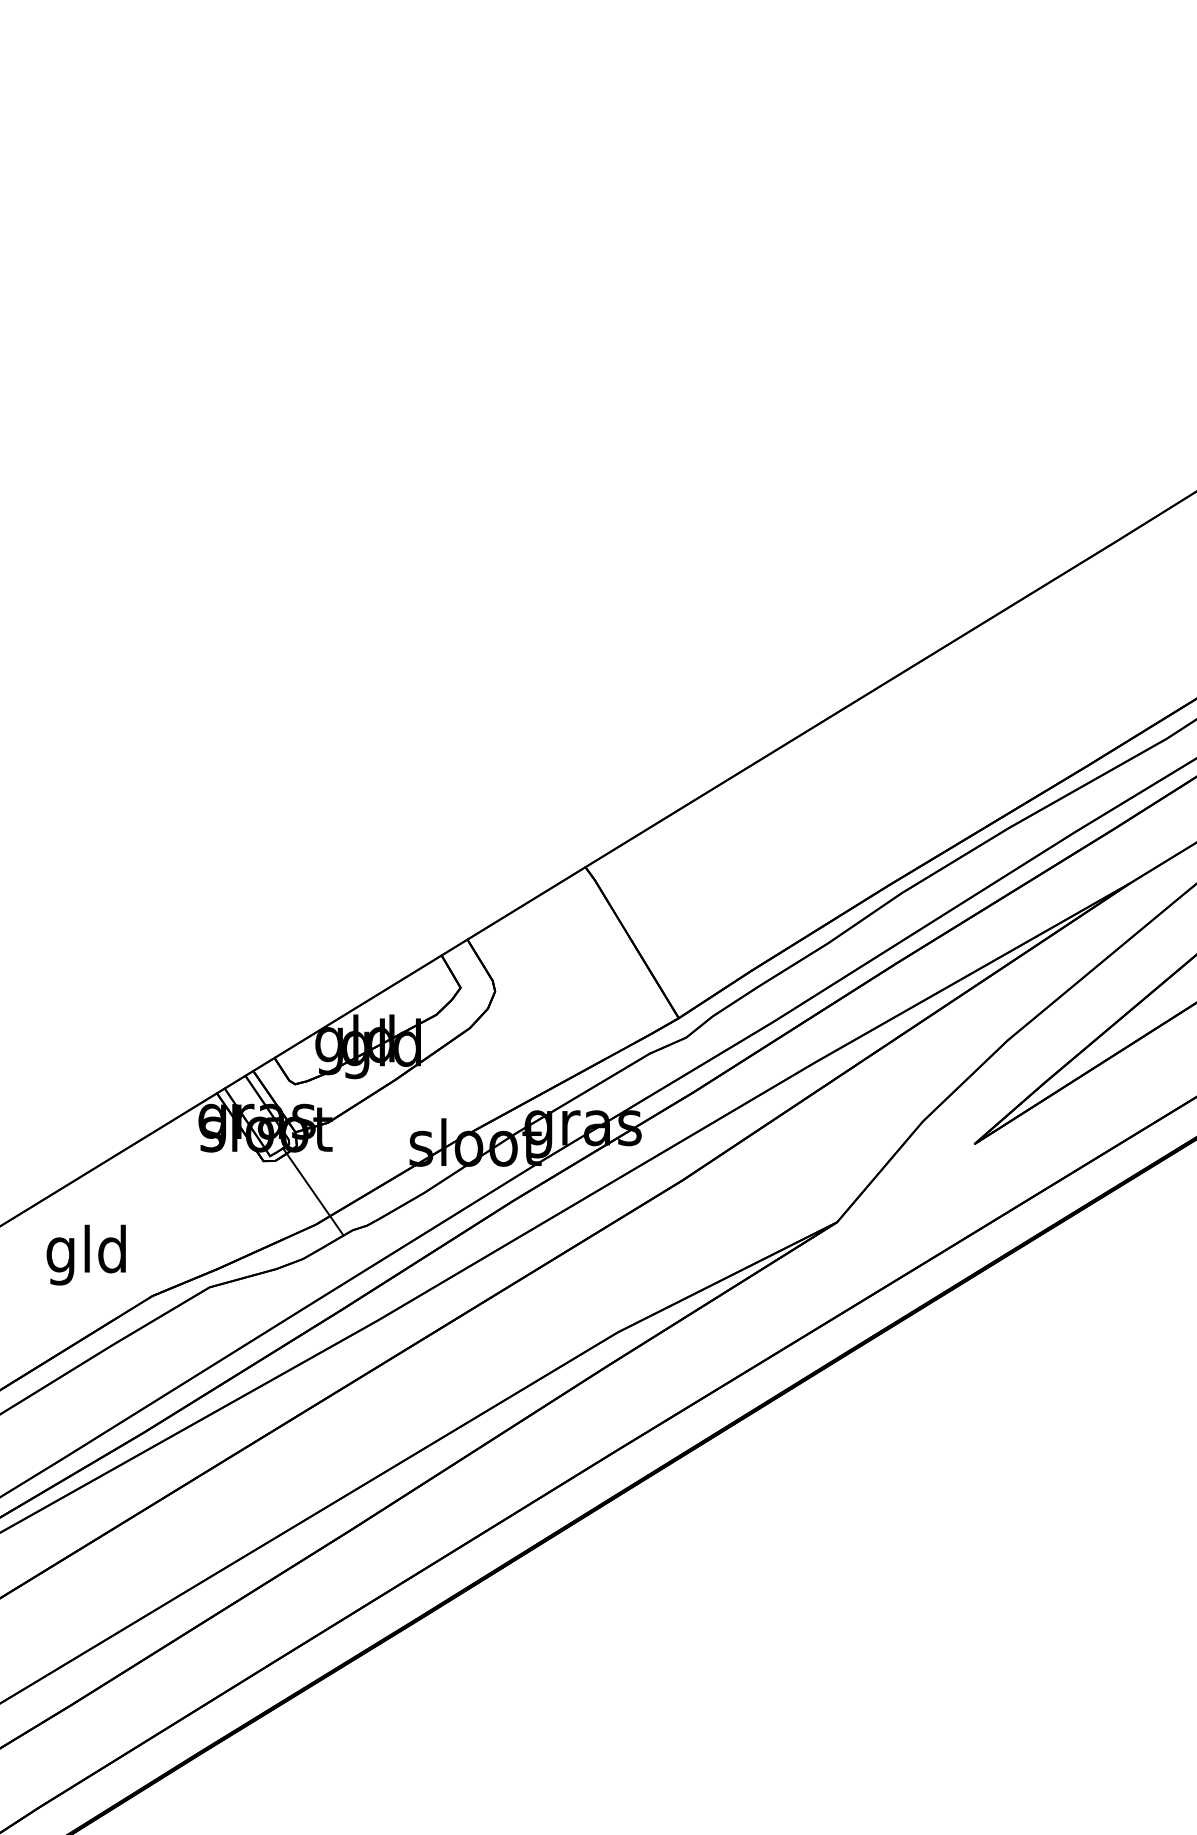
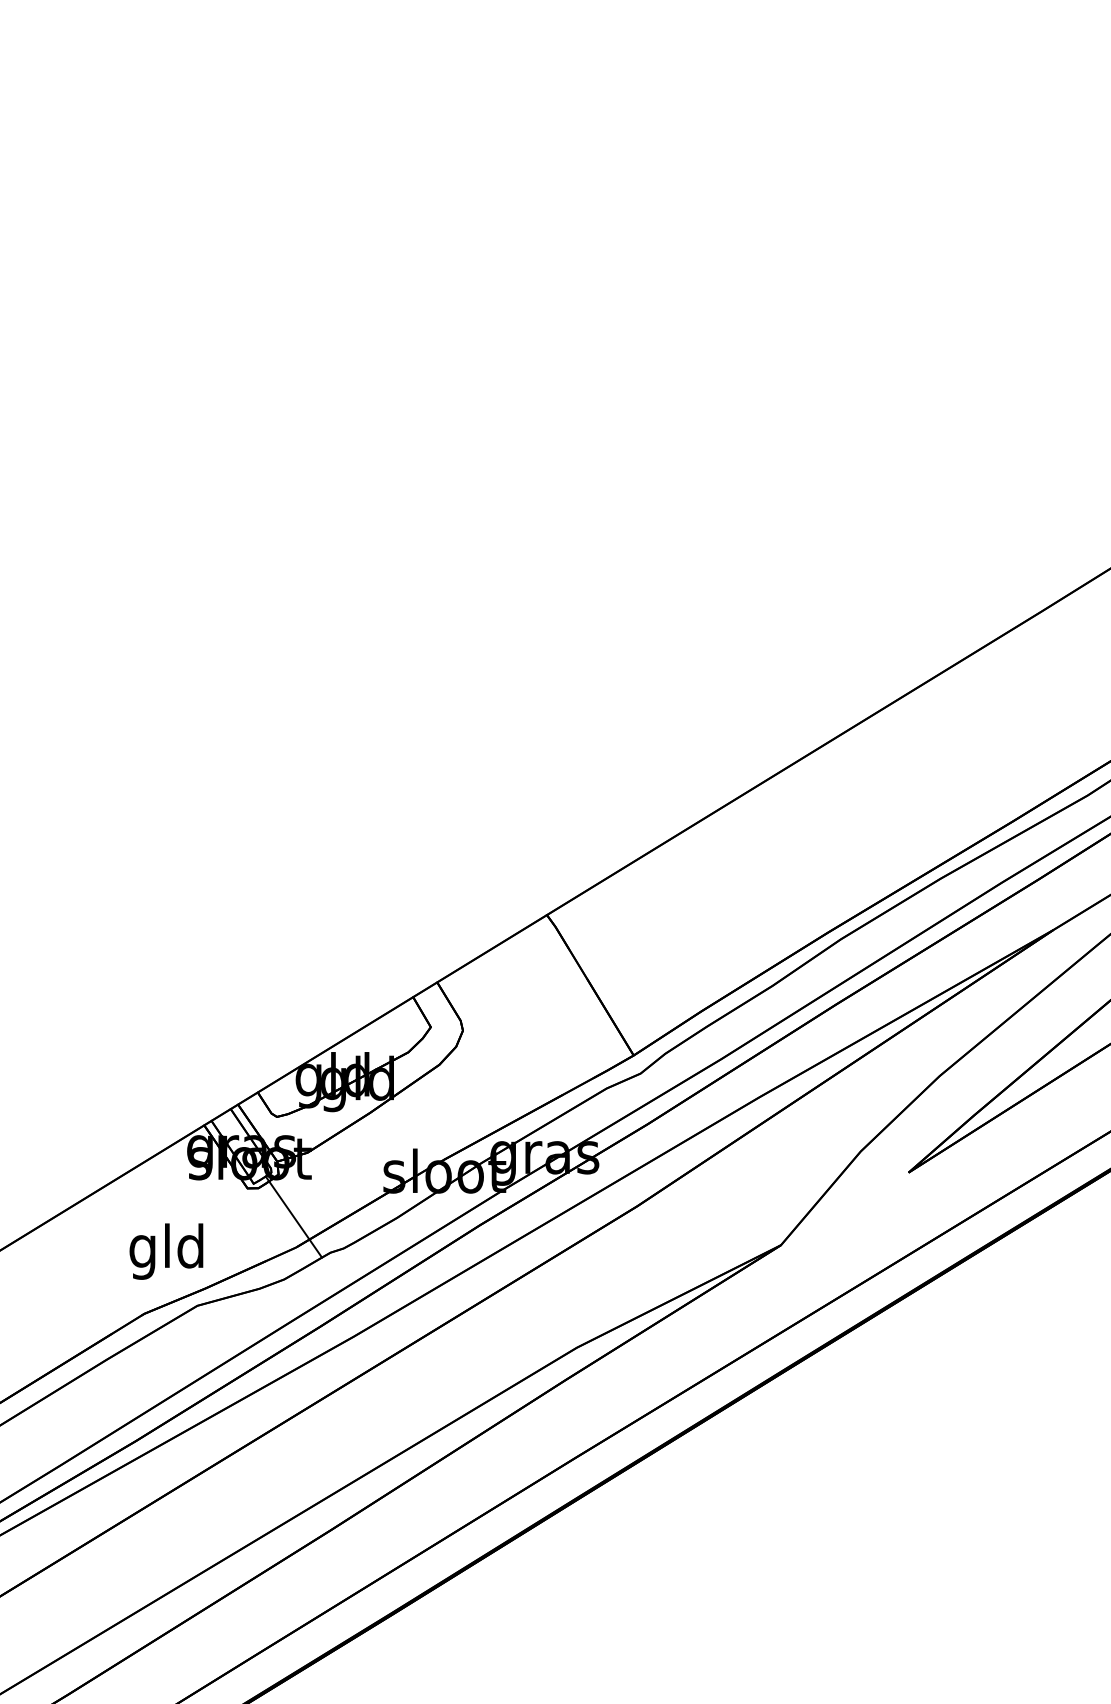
text: (85, 1254) -> (165, 1251), moved

